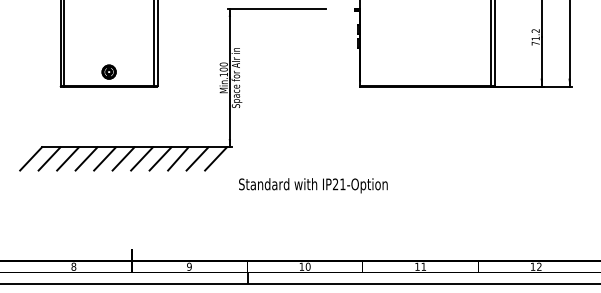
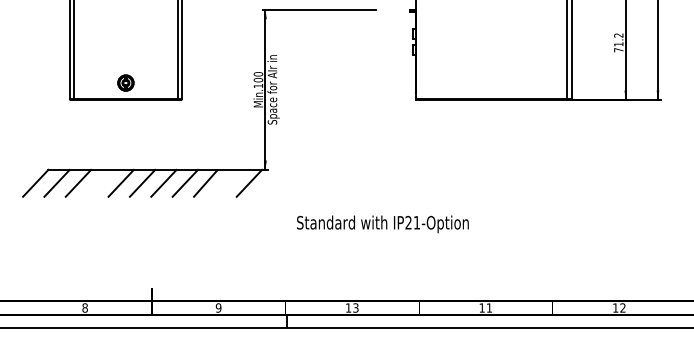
line: (86, 158) -> (99, 182), removed
line: (197, 158) -> (227, 182), removed
text: (313, 185) -> (382, 224), moved
text: (307, 266) -> (355, 307), 10 -> 13

